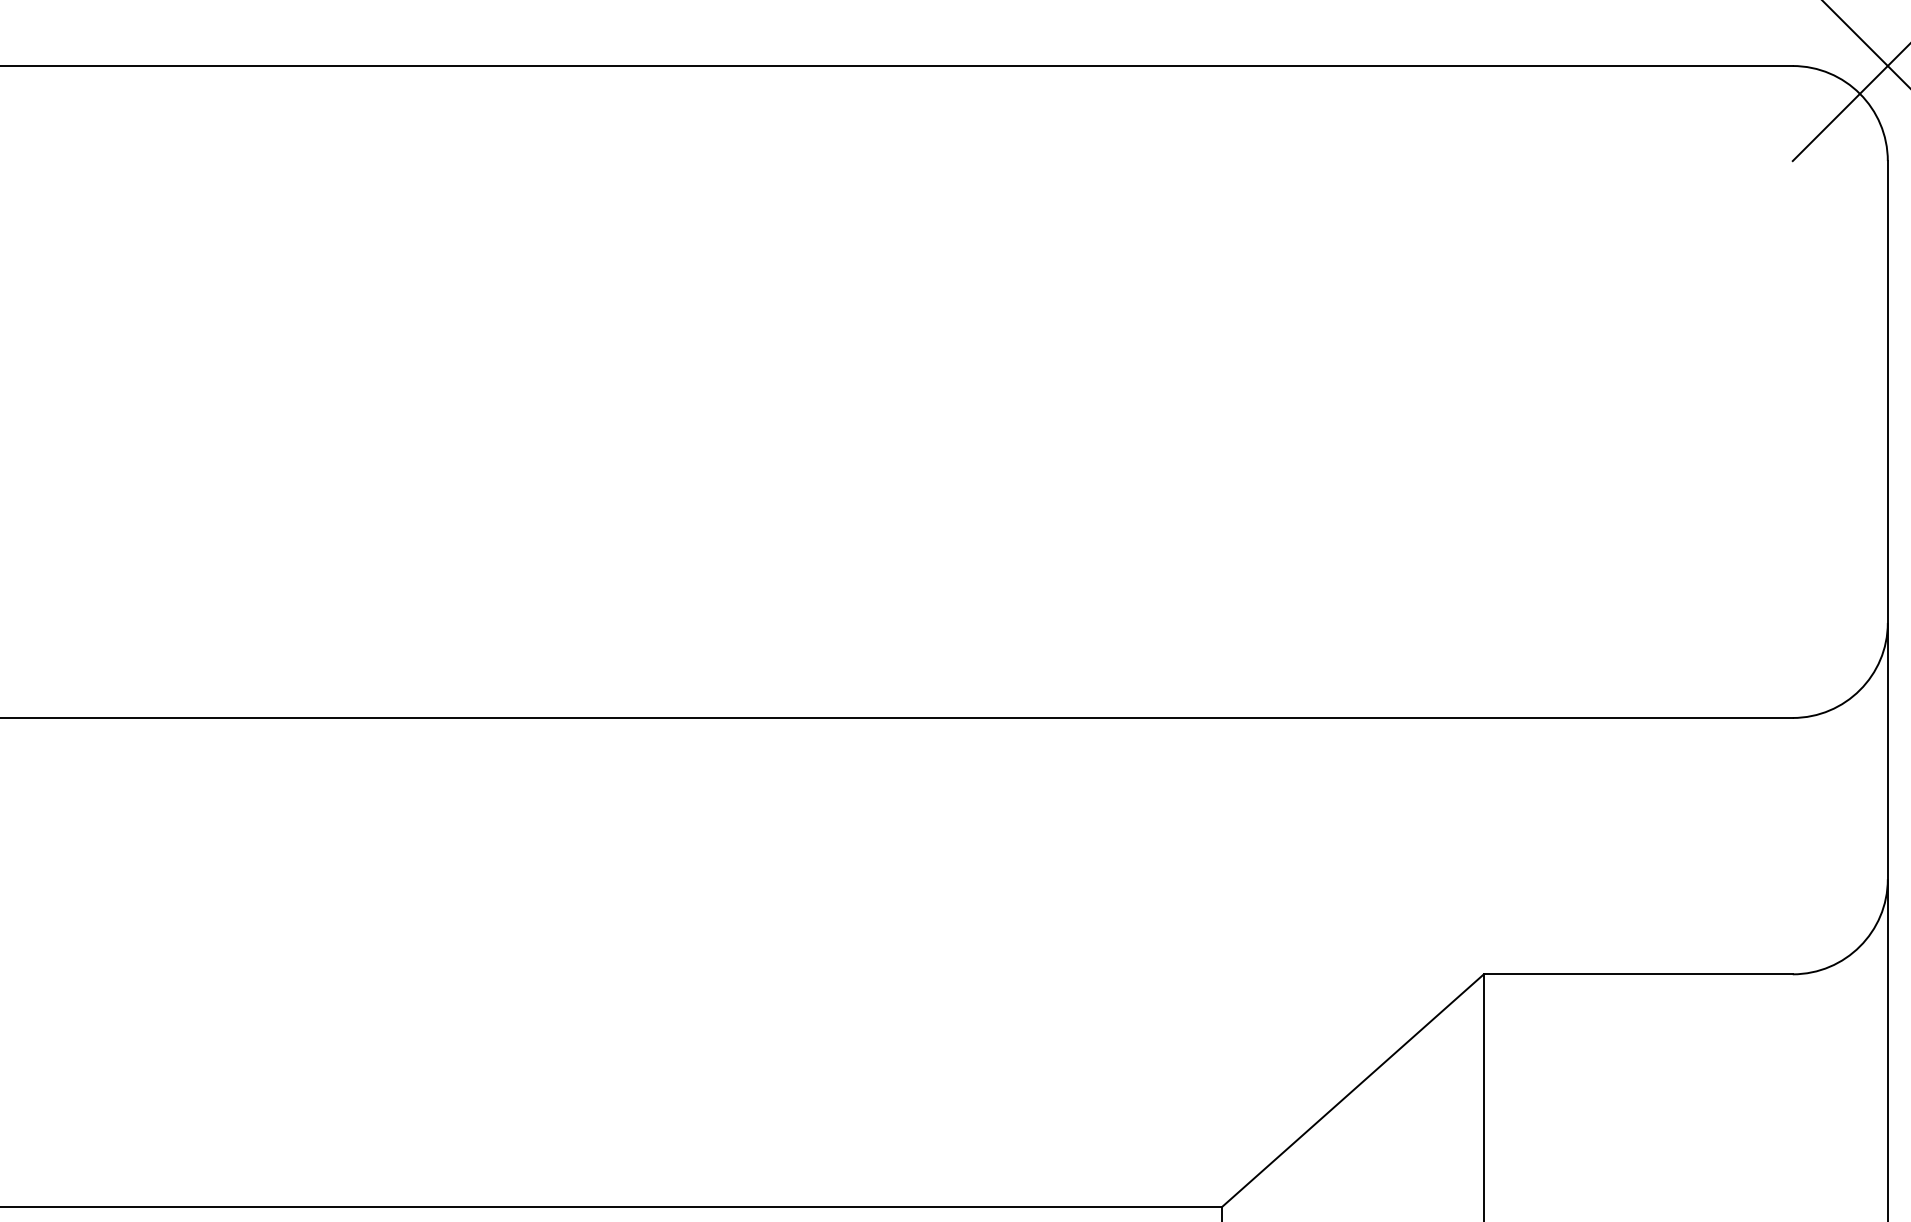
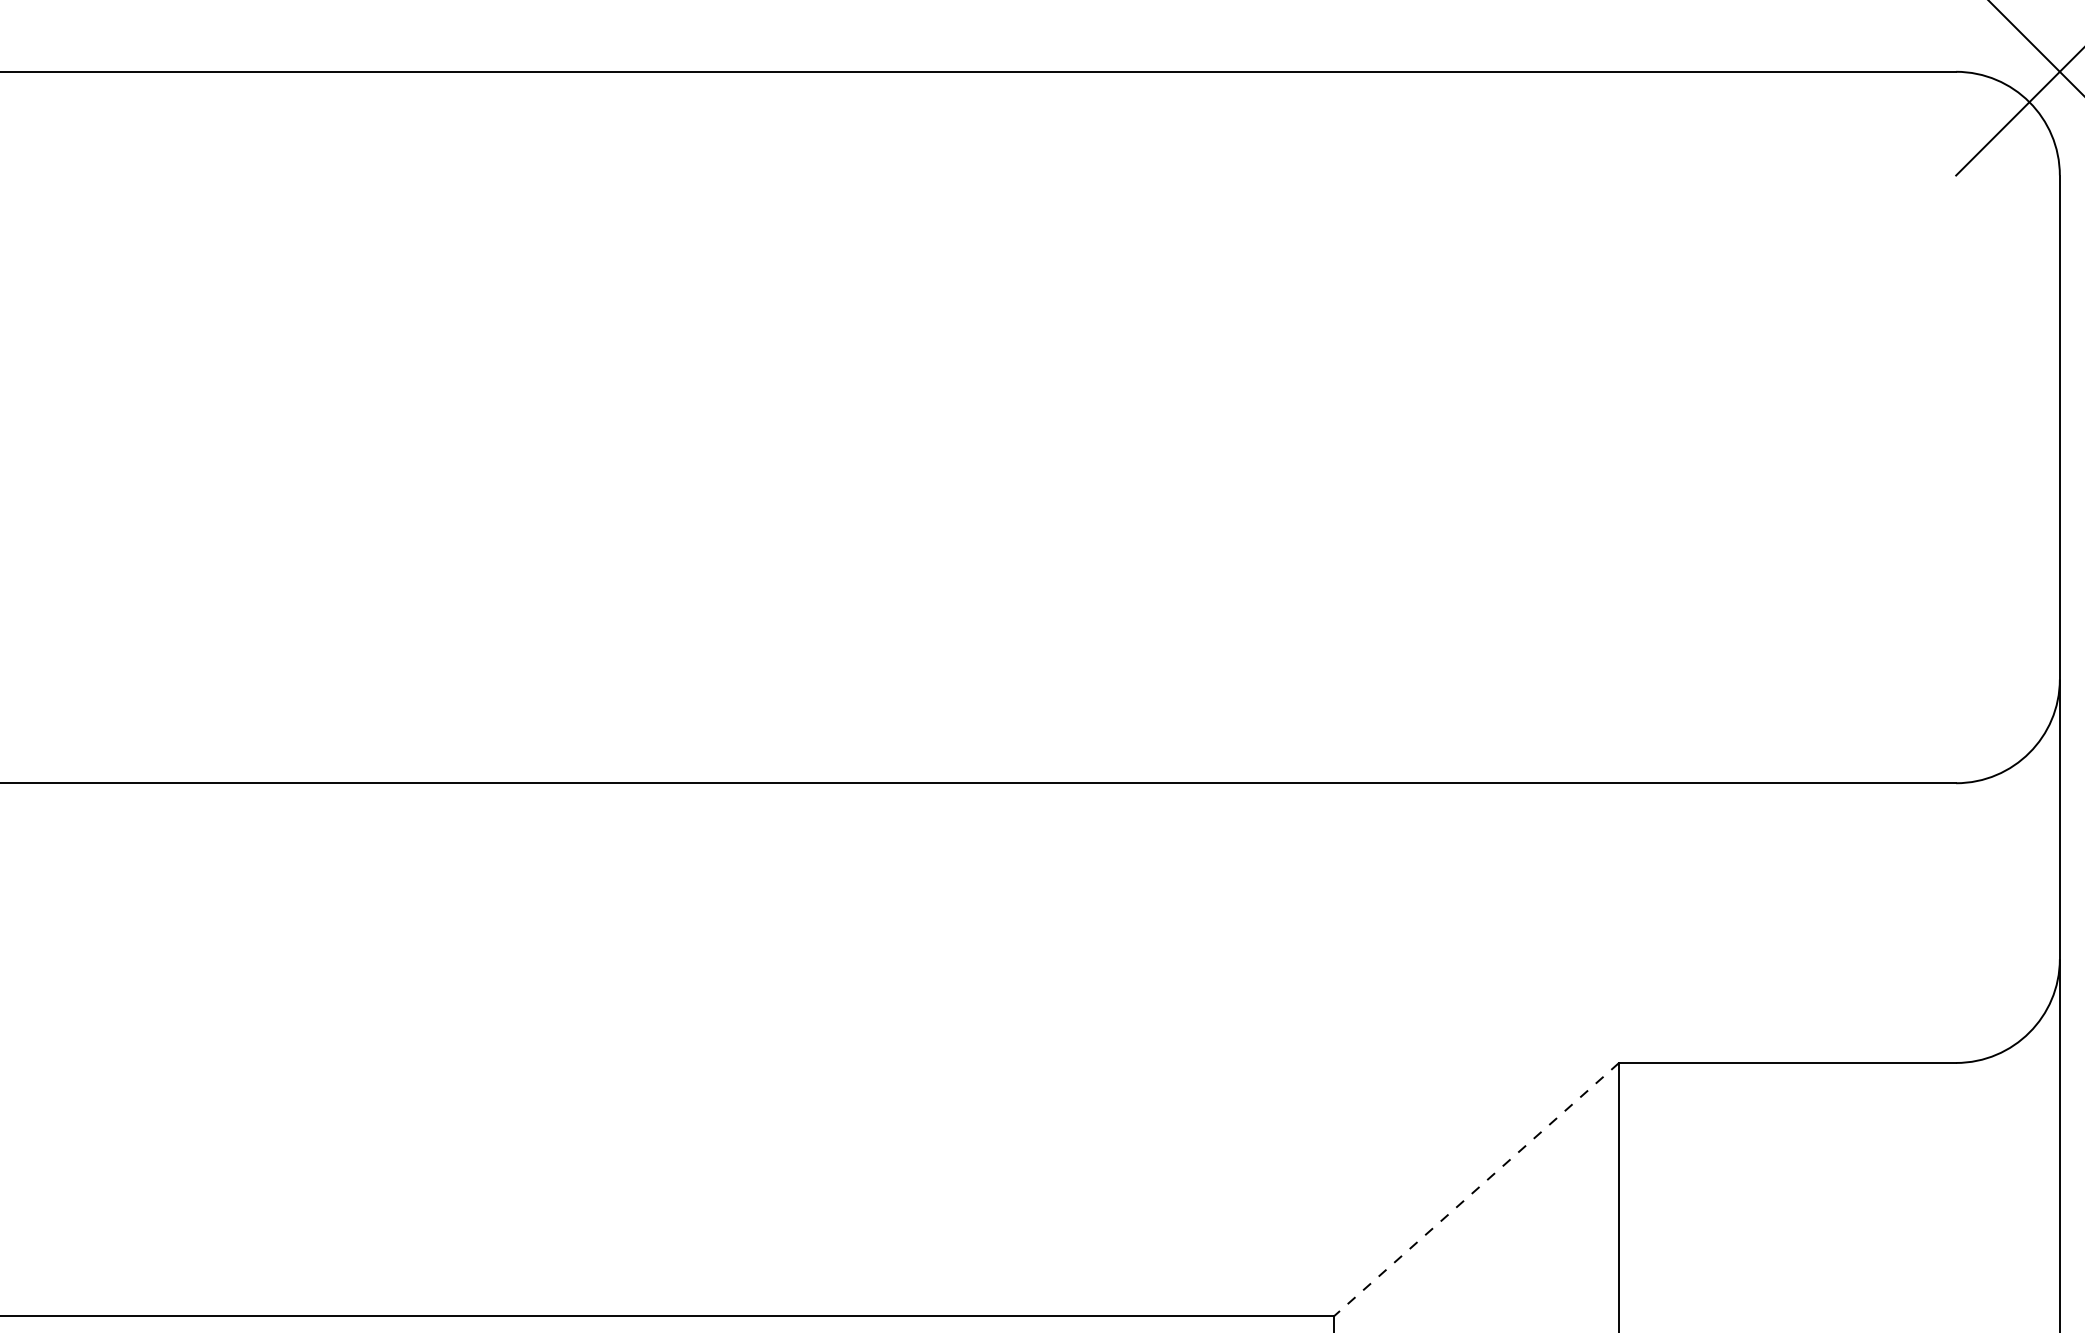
line: (1353, 1090) -> (1476, 1189), solid -> dashed

